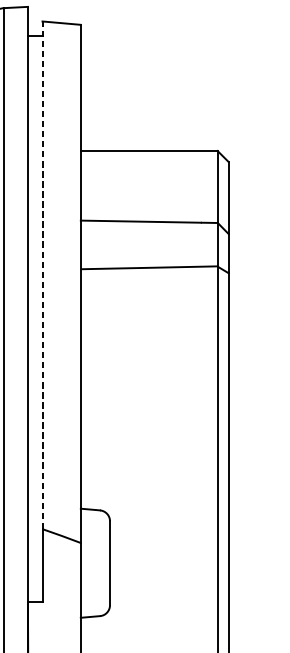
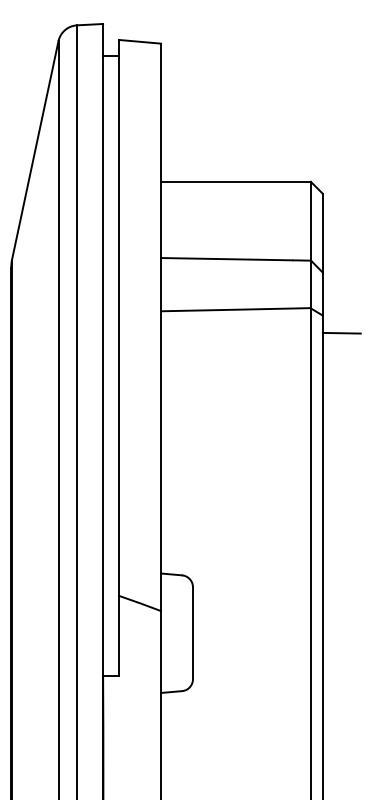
line: (42, 274) -> (119, 317), dashed -> solid
line: (245, 288) -> (341, 332), added

